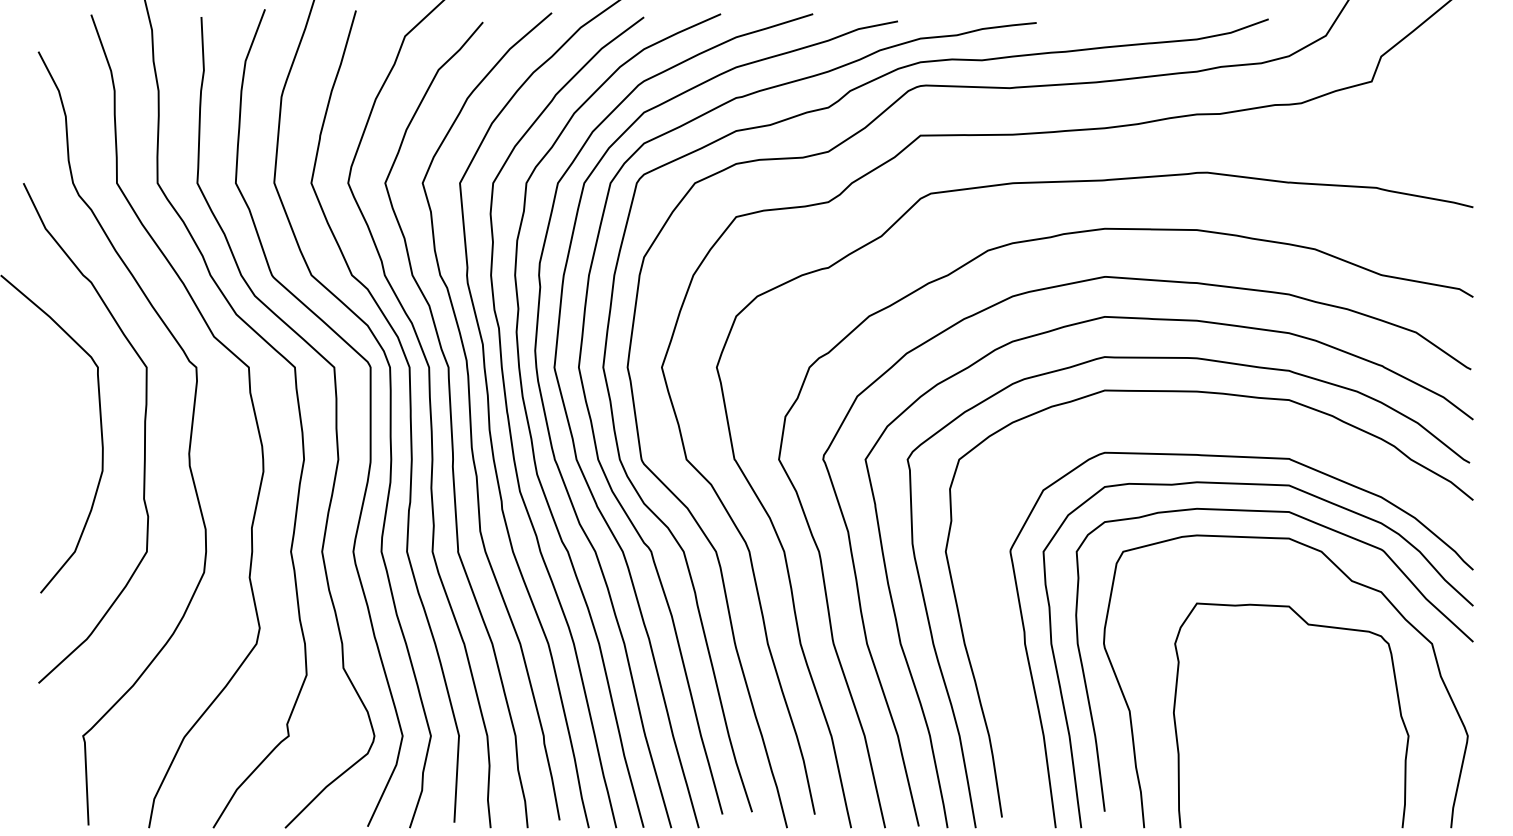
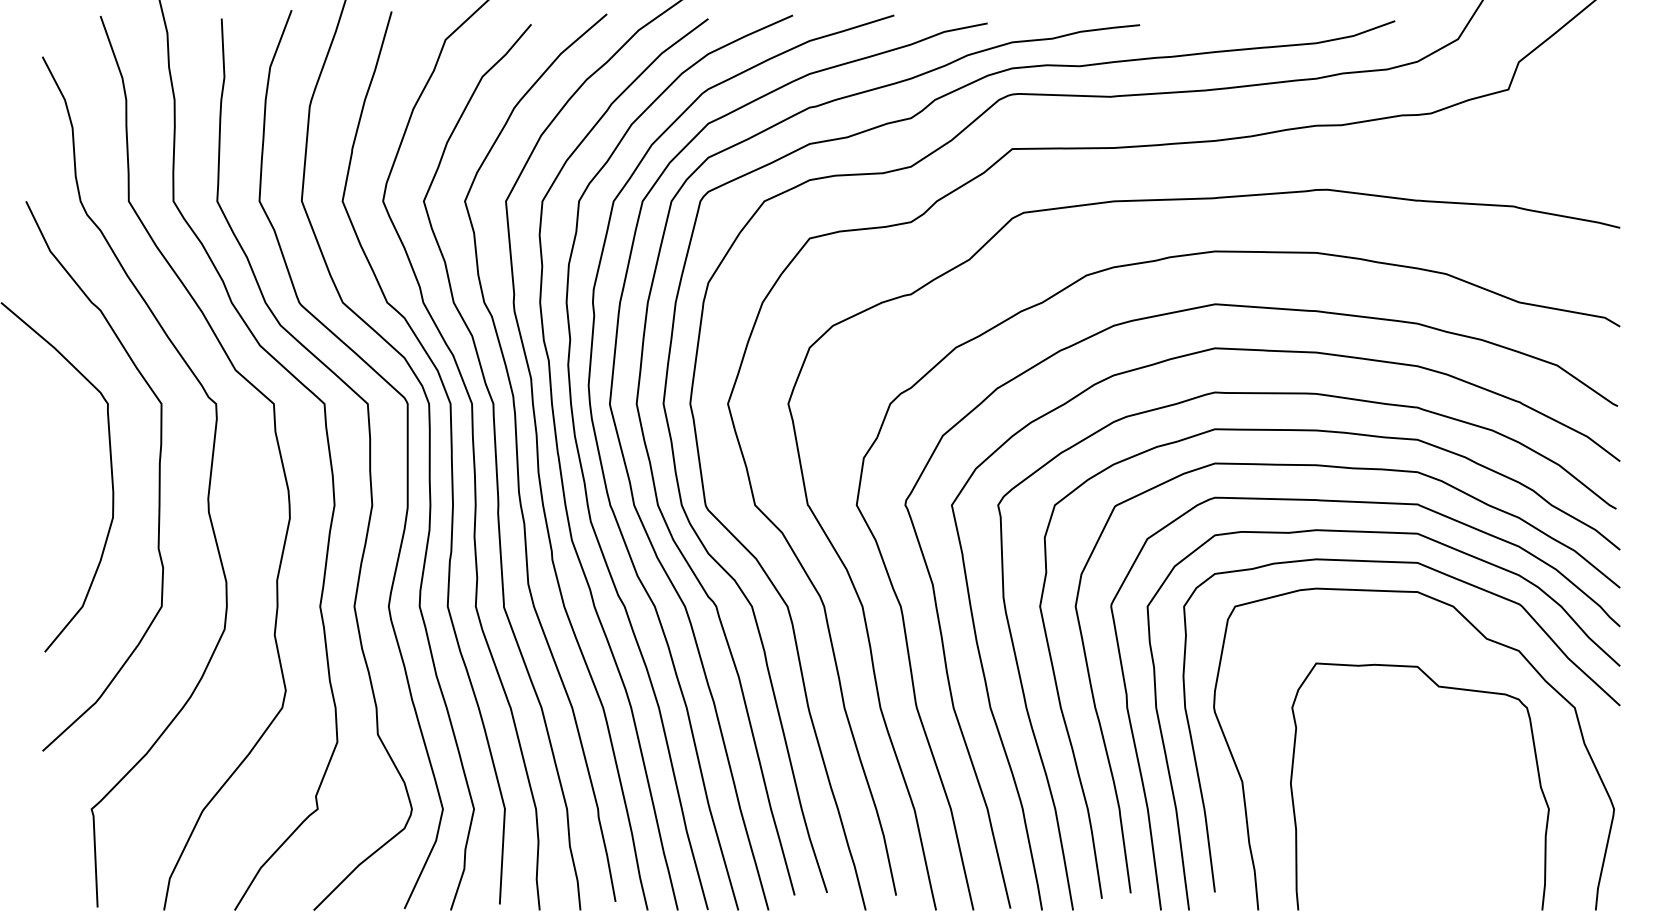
curve: (1228, 427) -> (1351, 469), added

